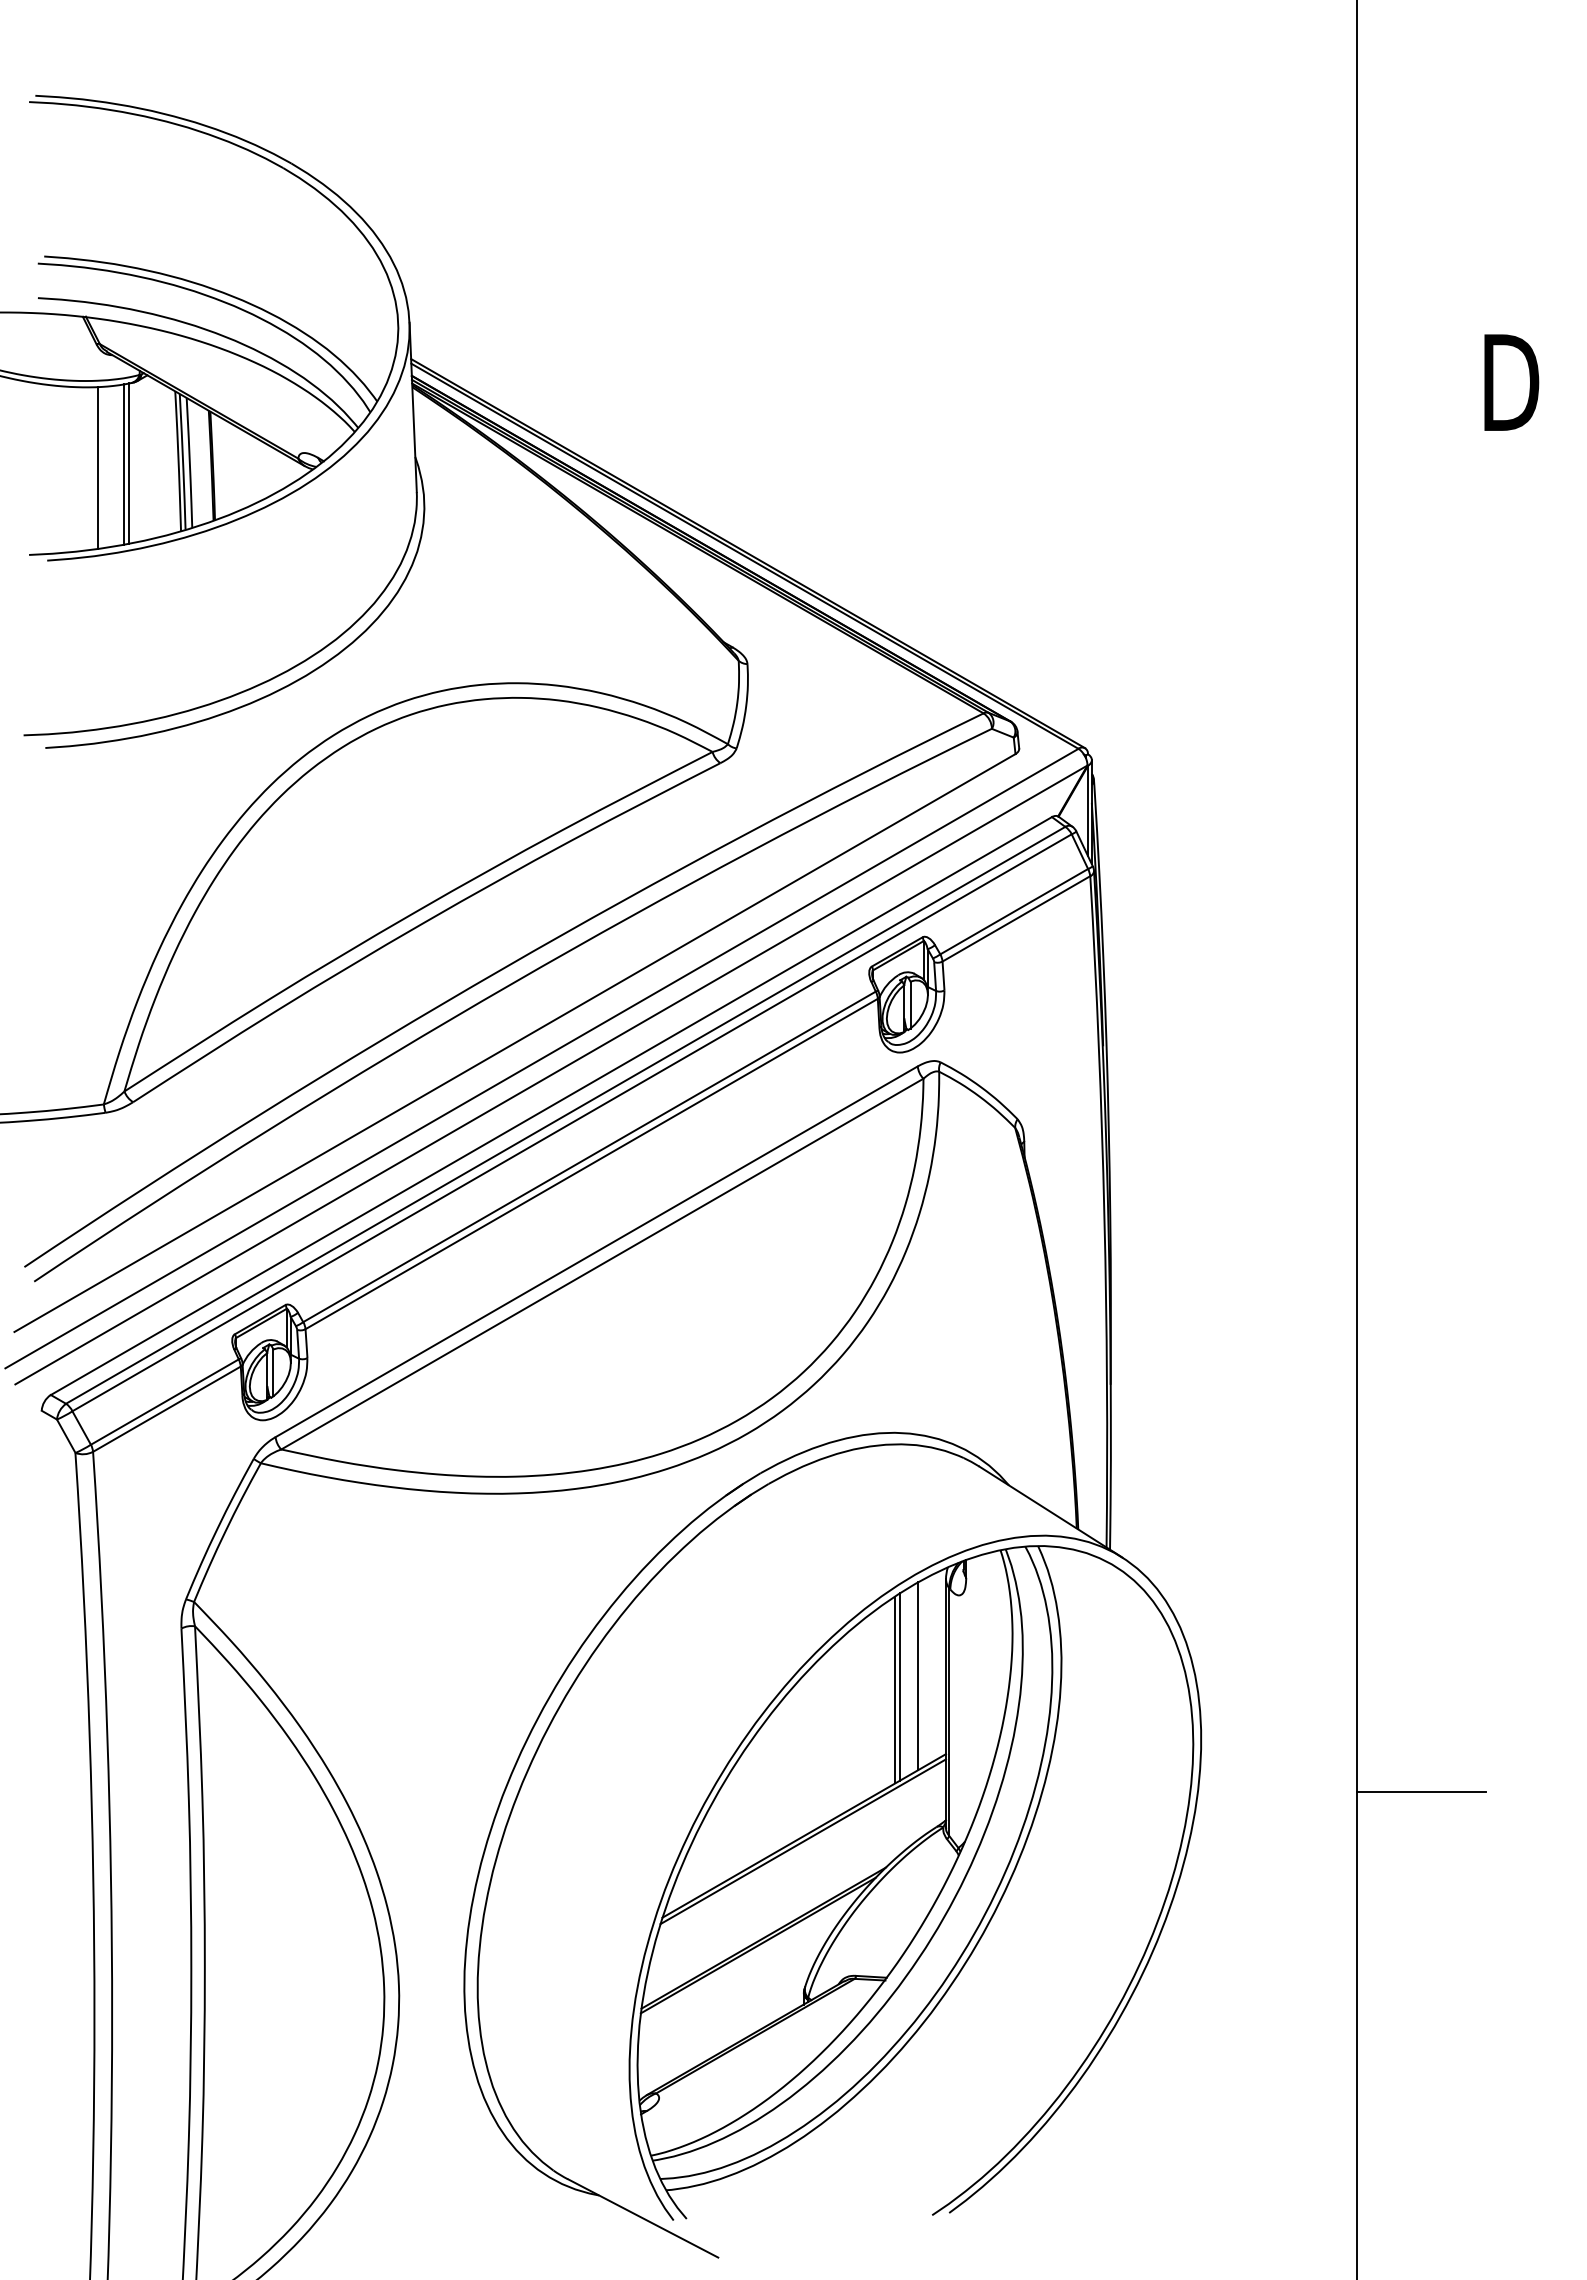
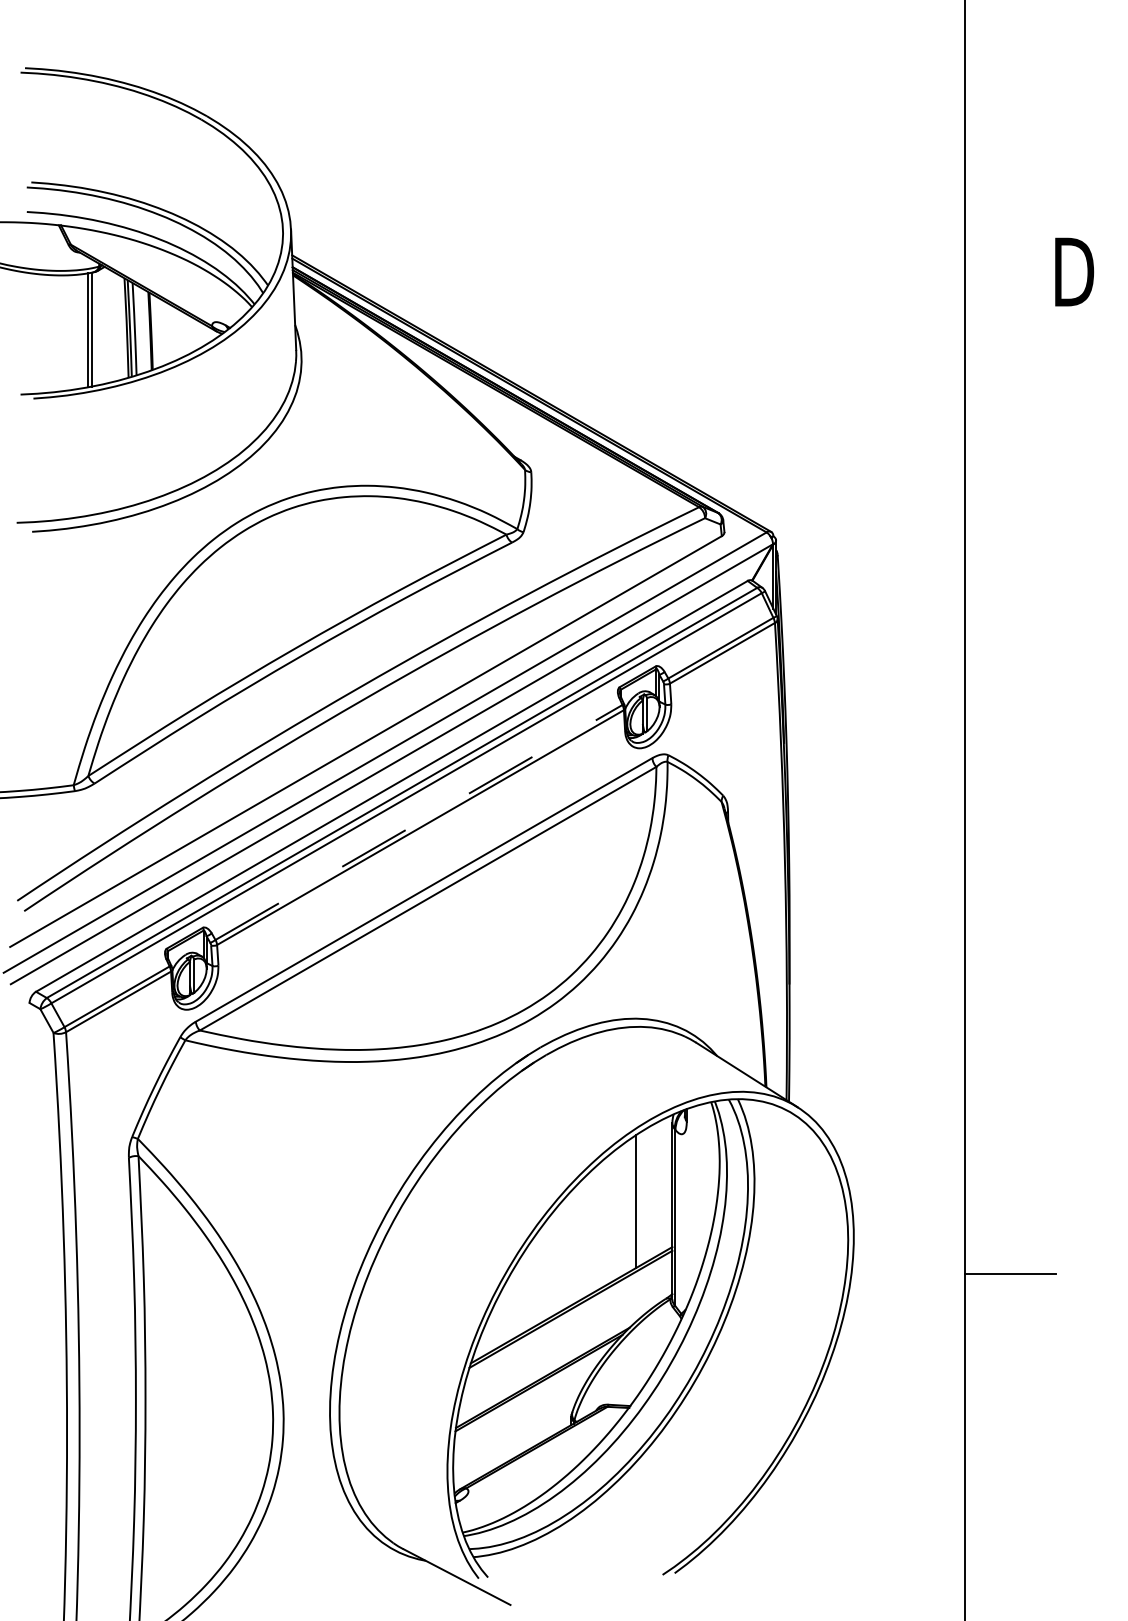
line: (97, 468) -> (69, 333), removed
line: (589, 1156) -> (418, 822), solid -> dashed
line: (917, 1676) -> (652, 1191), removed
line: (899, 1686) -> (639, 1199), removed

